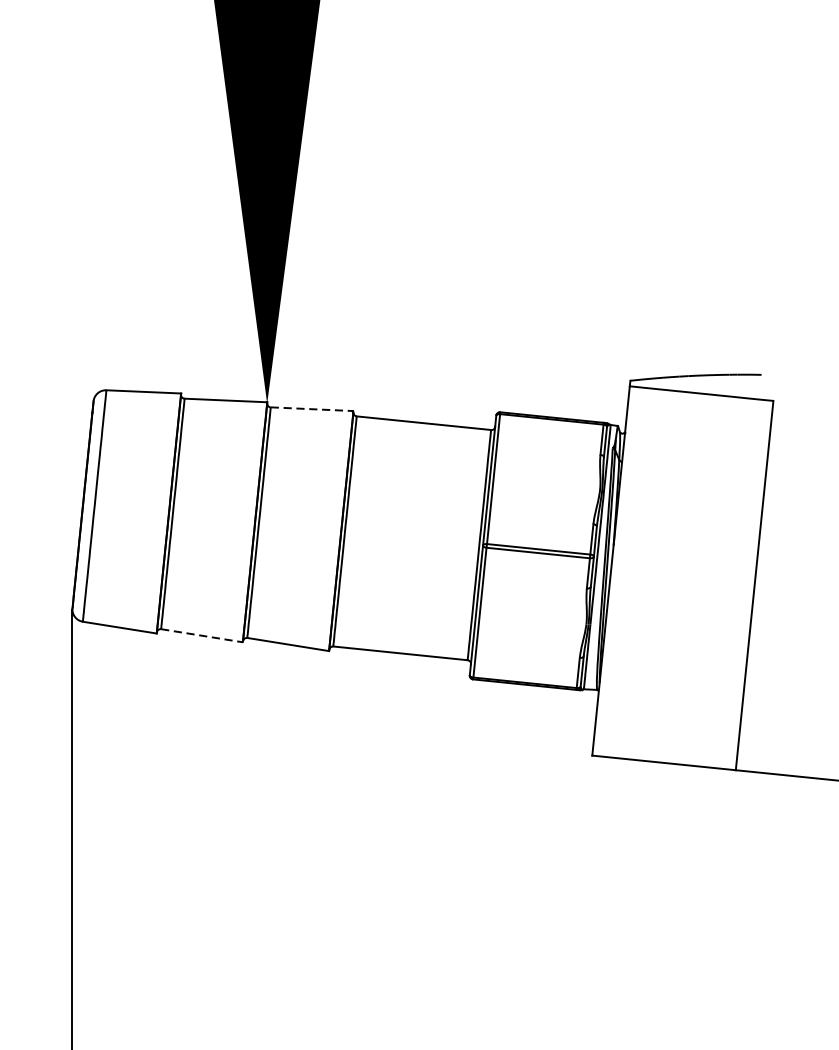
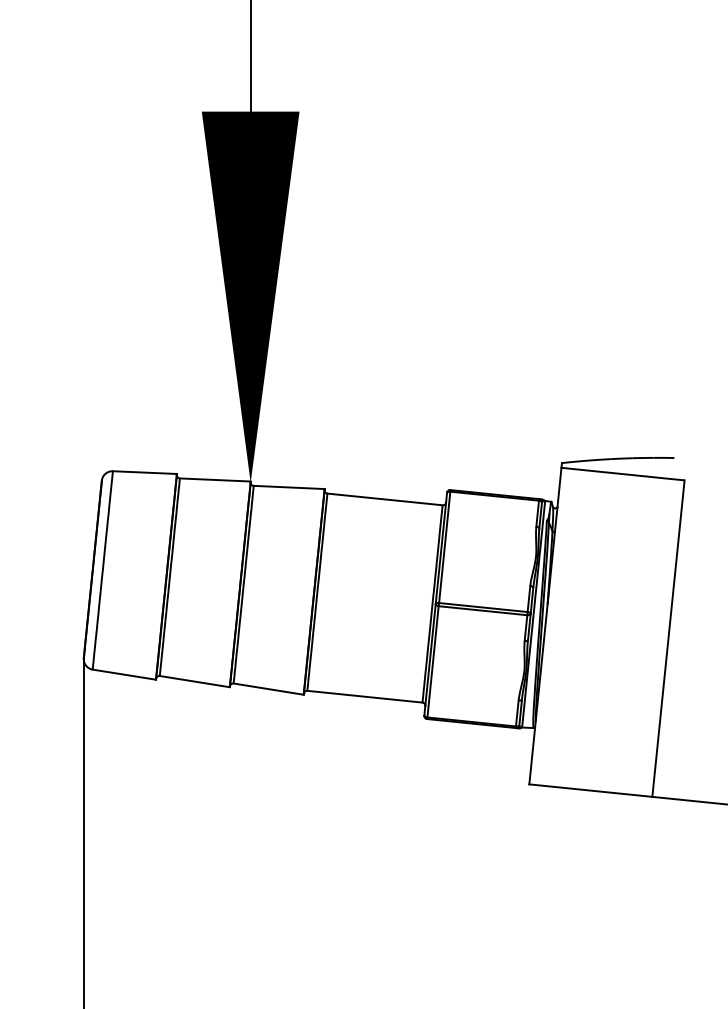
line: (312, 409) -> (289, 487), dashed -> solid
line: (202, 635) -> (195, 681), dashed -> solid

